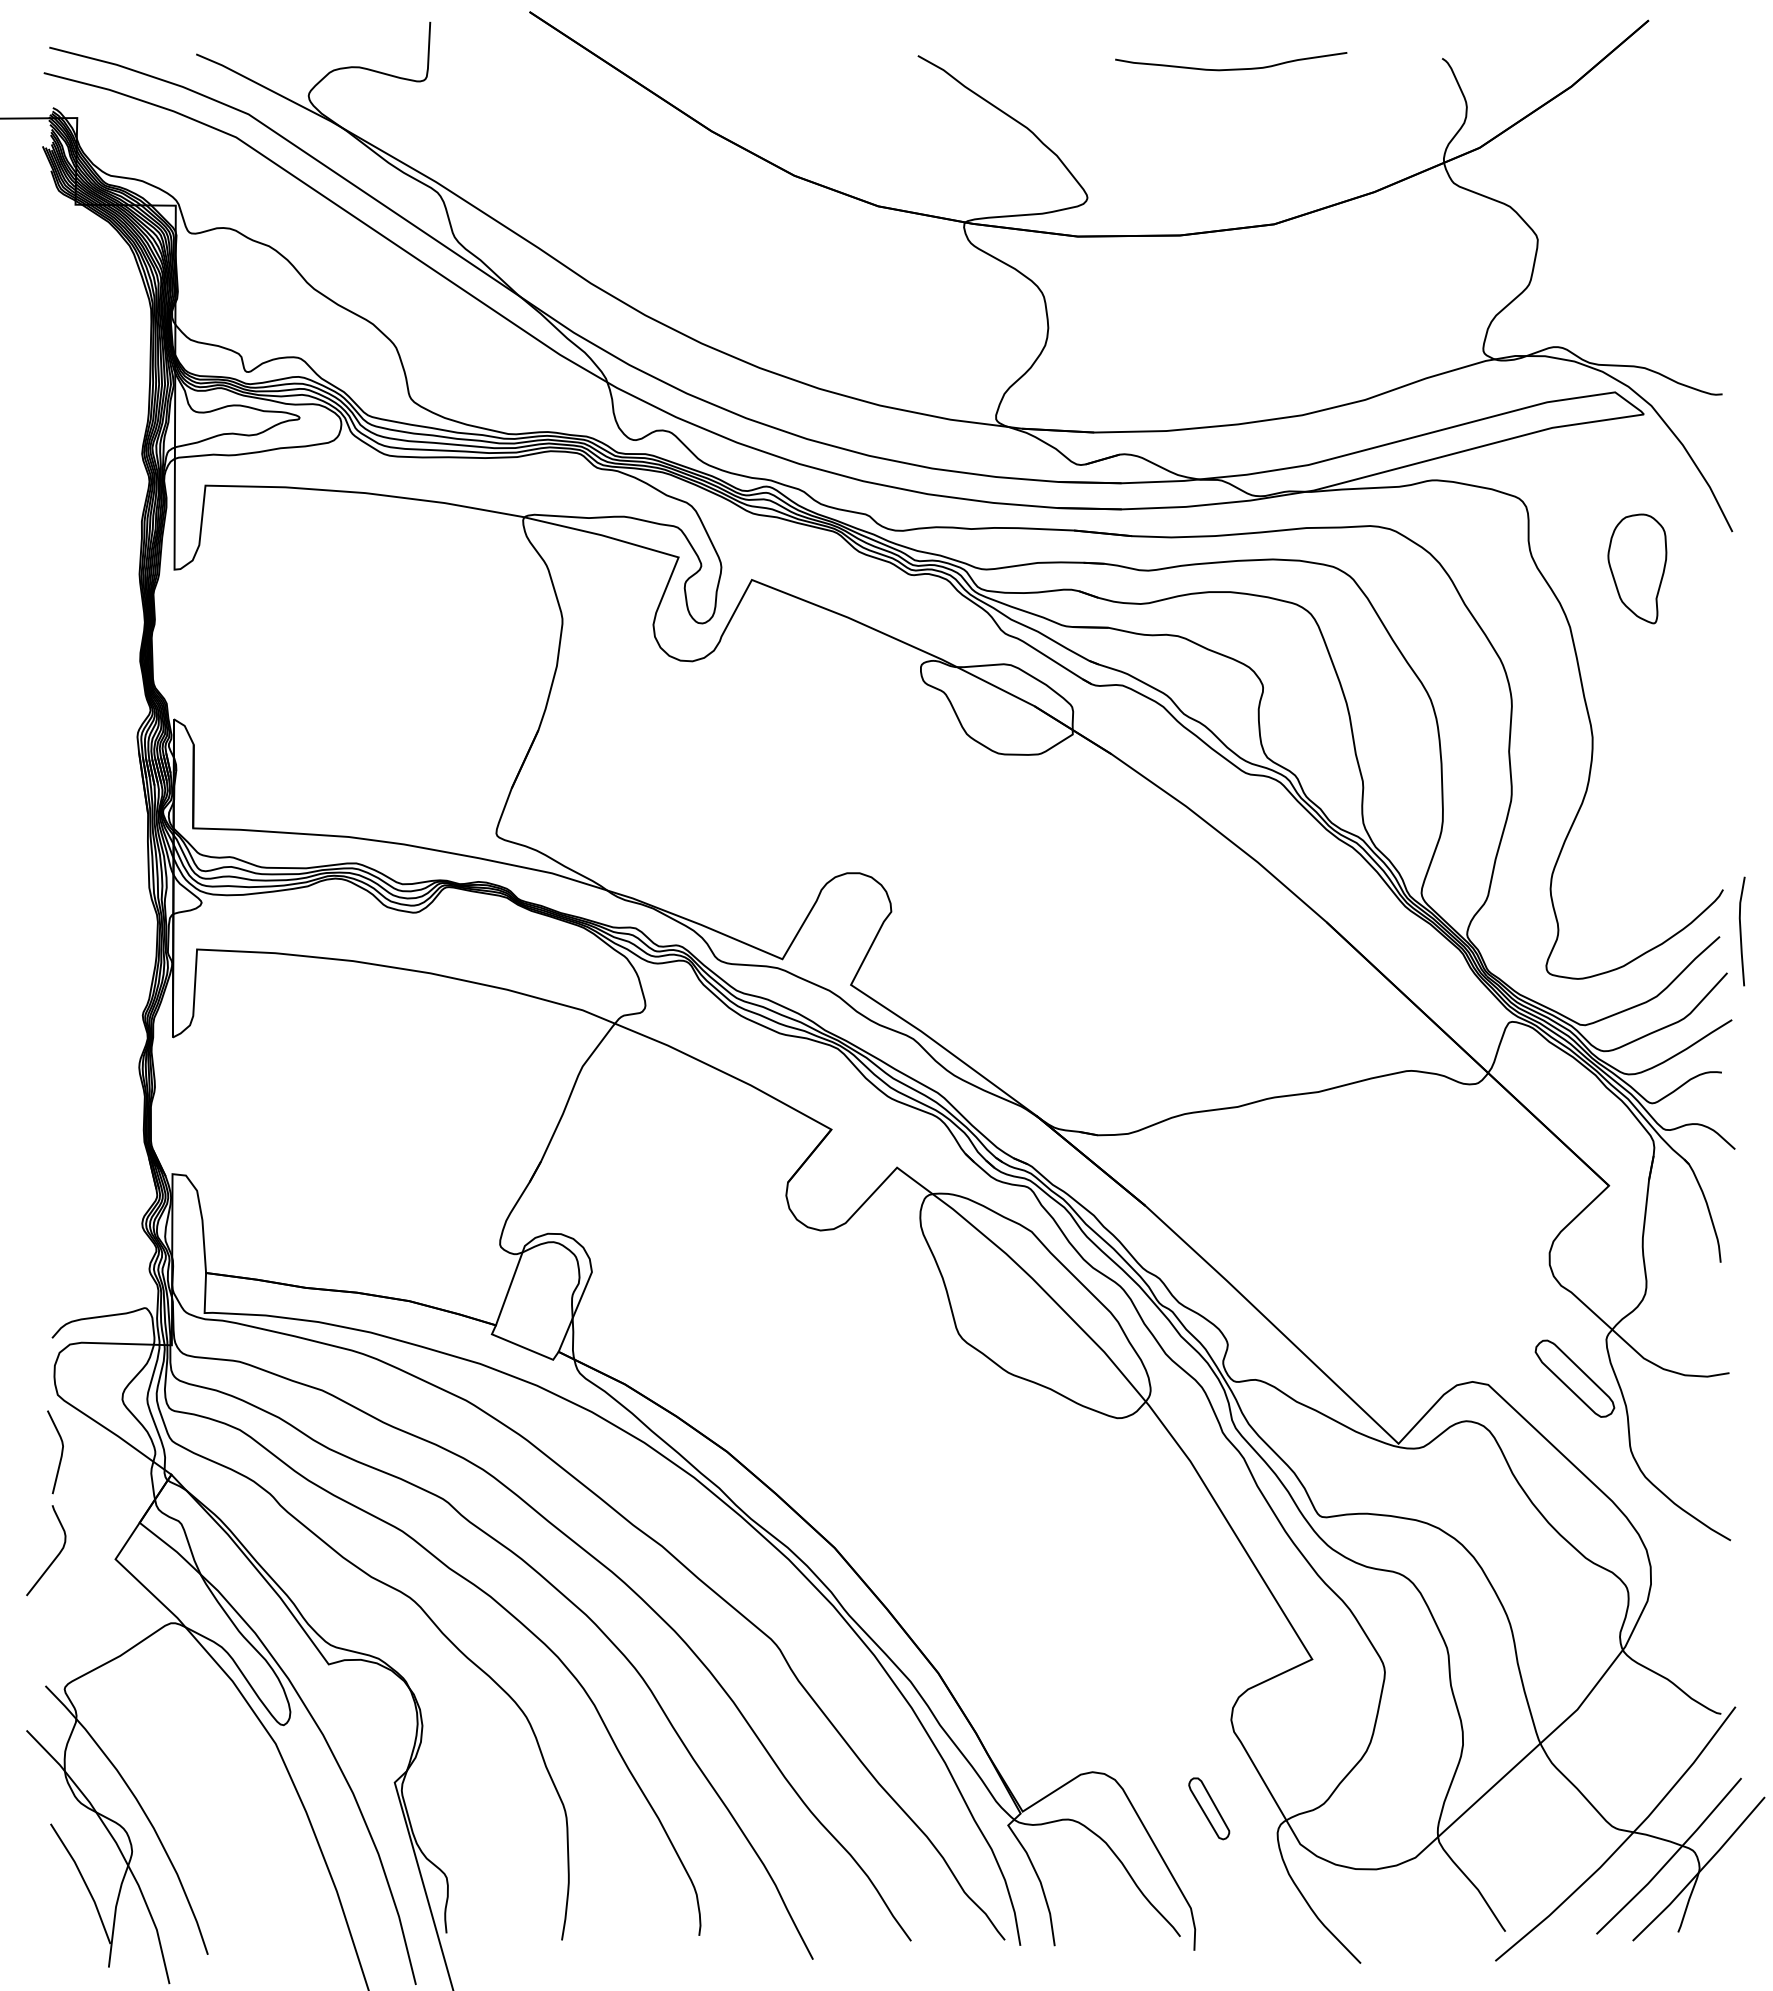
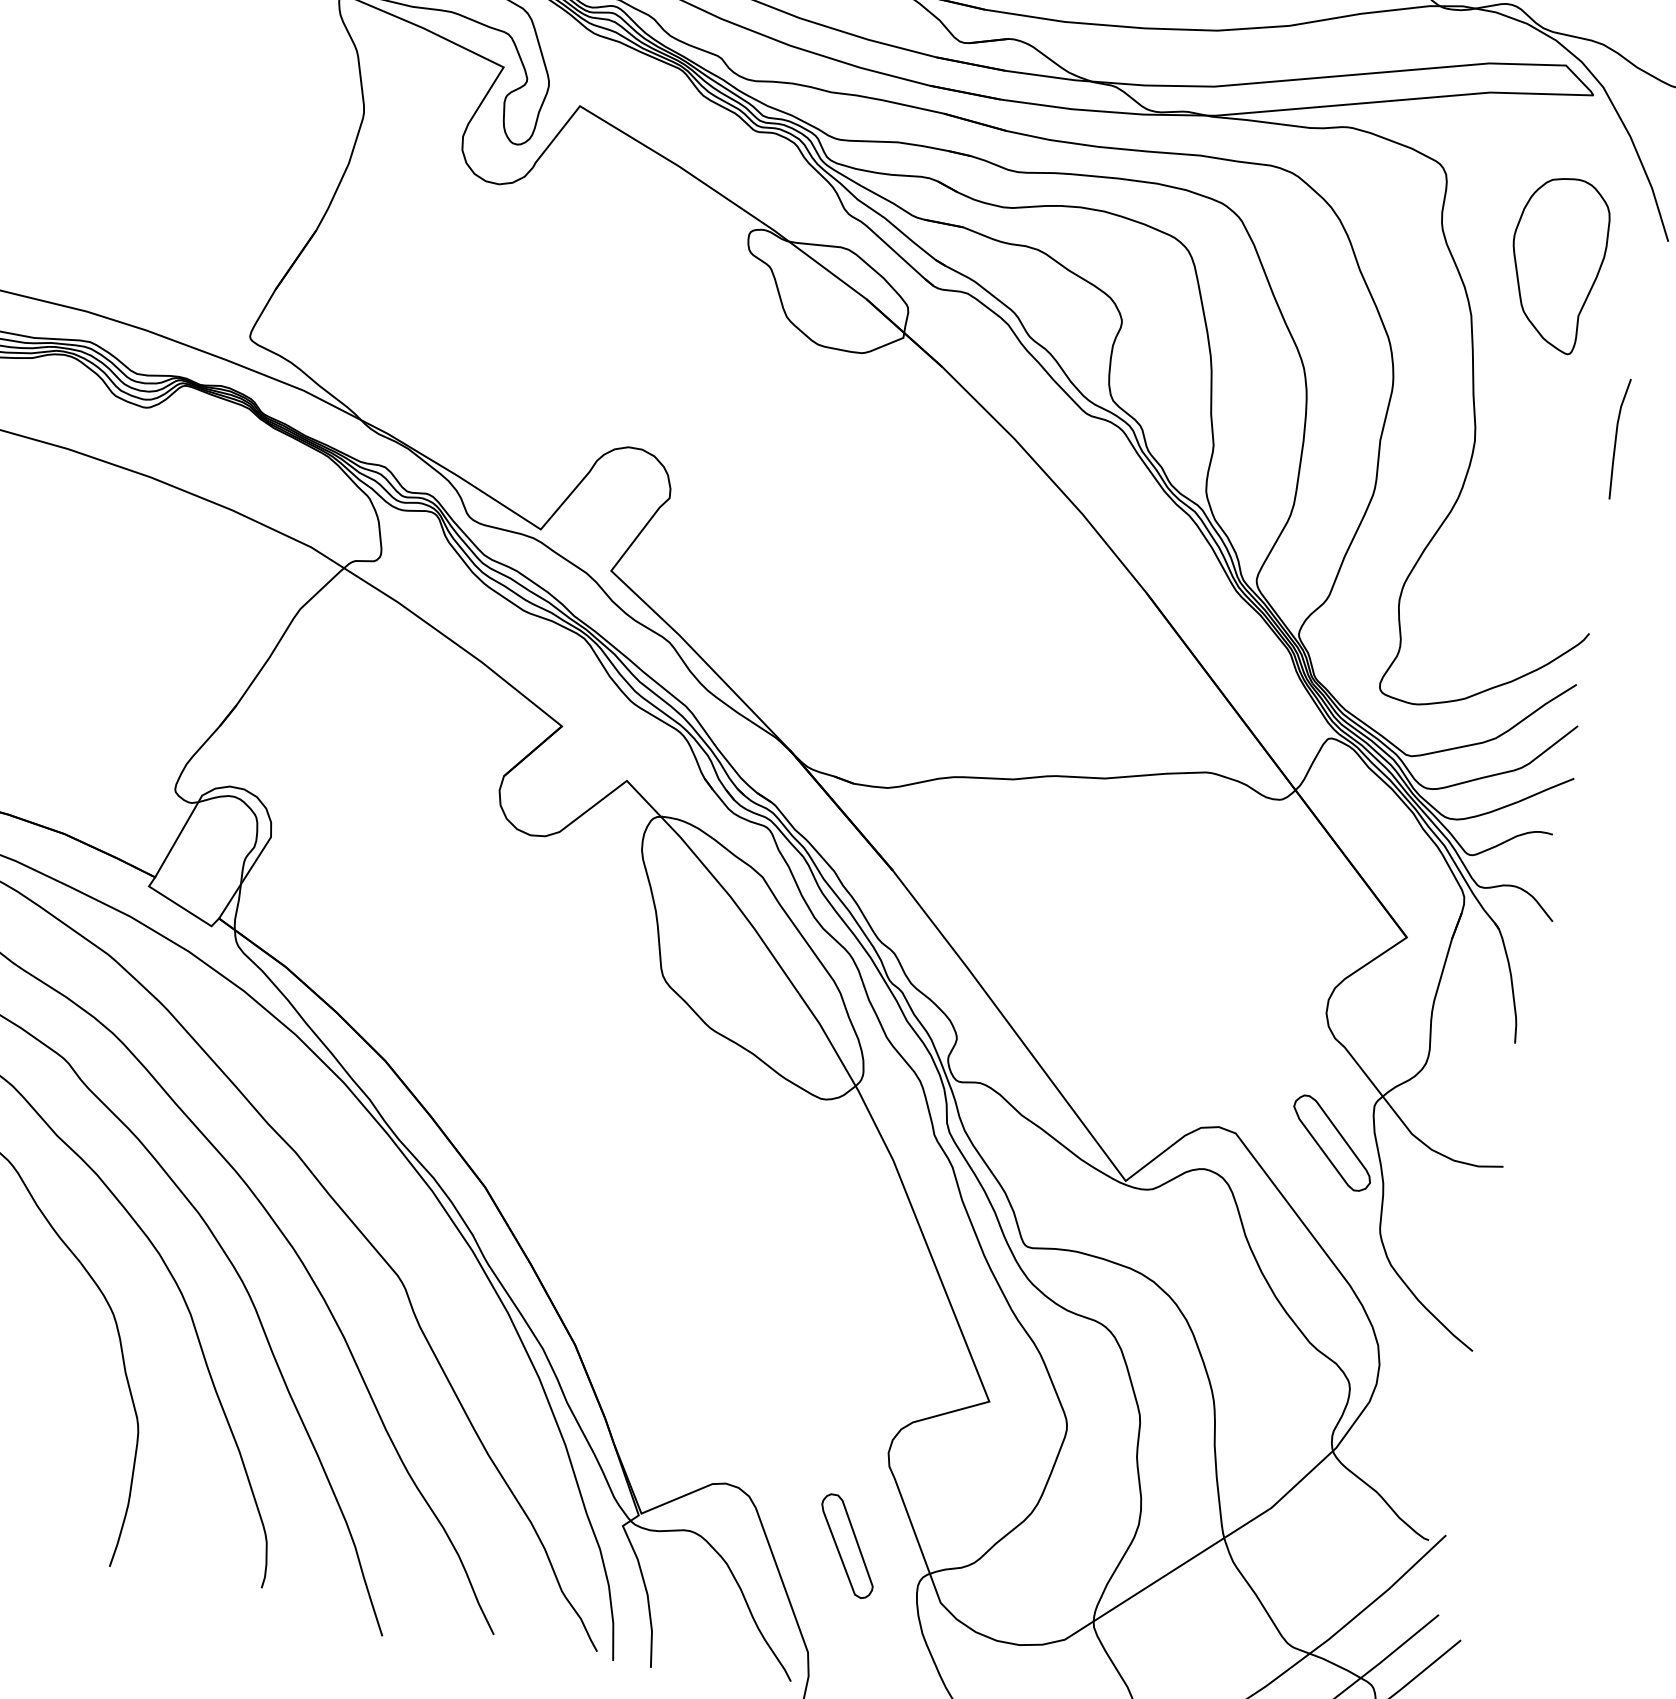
part: (1637, 568) -> (1556, 263), size x1.43
line: (1741, 931) -> (1616, 438), moved
part: (1208, 1808) -> (846, 1545), size x1.43

